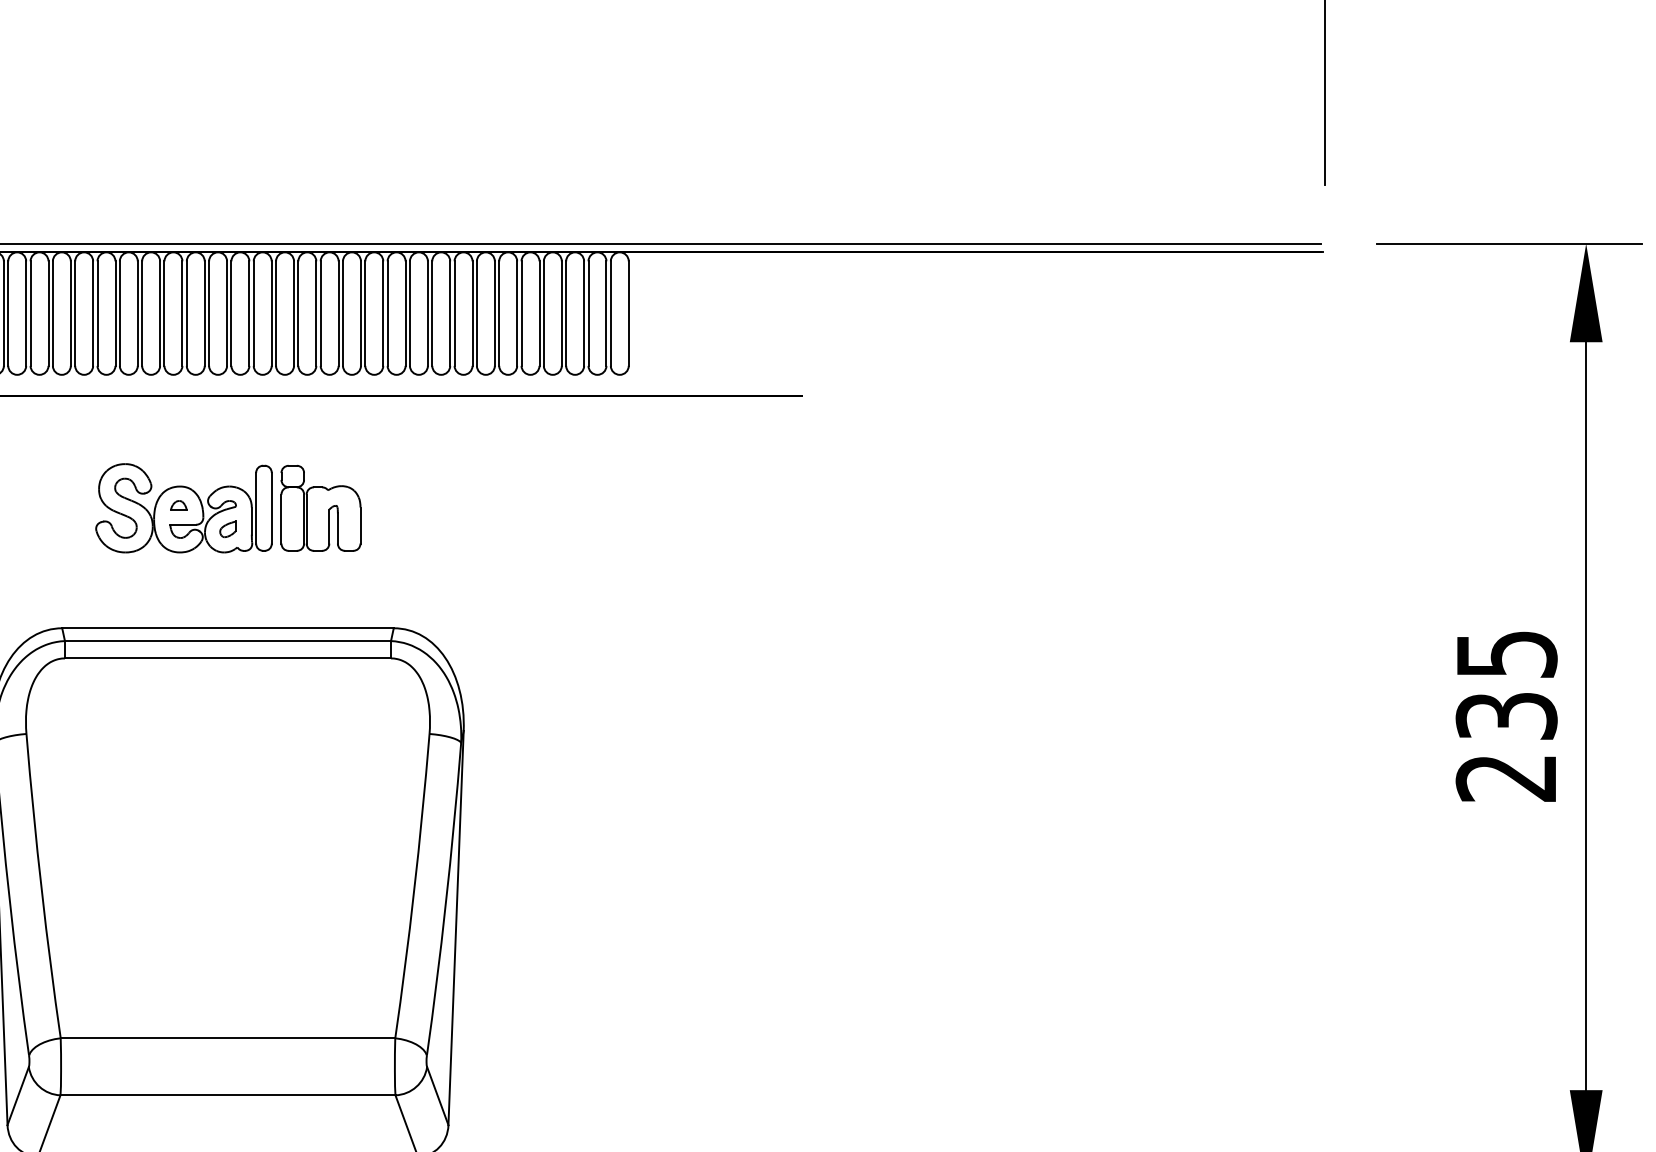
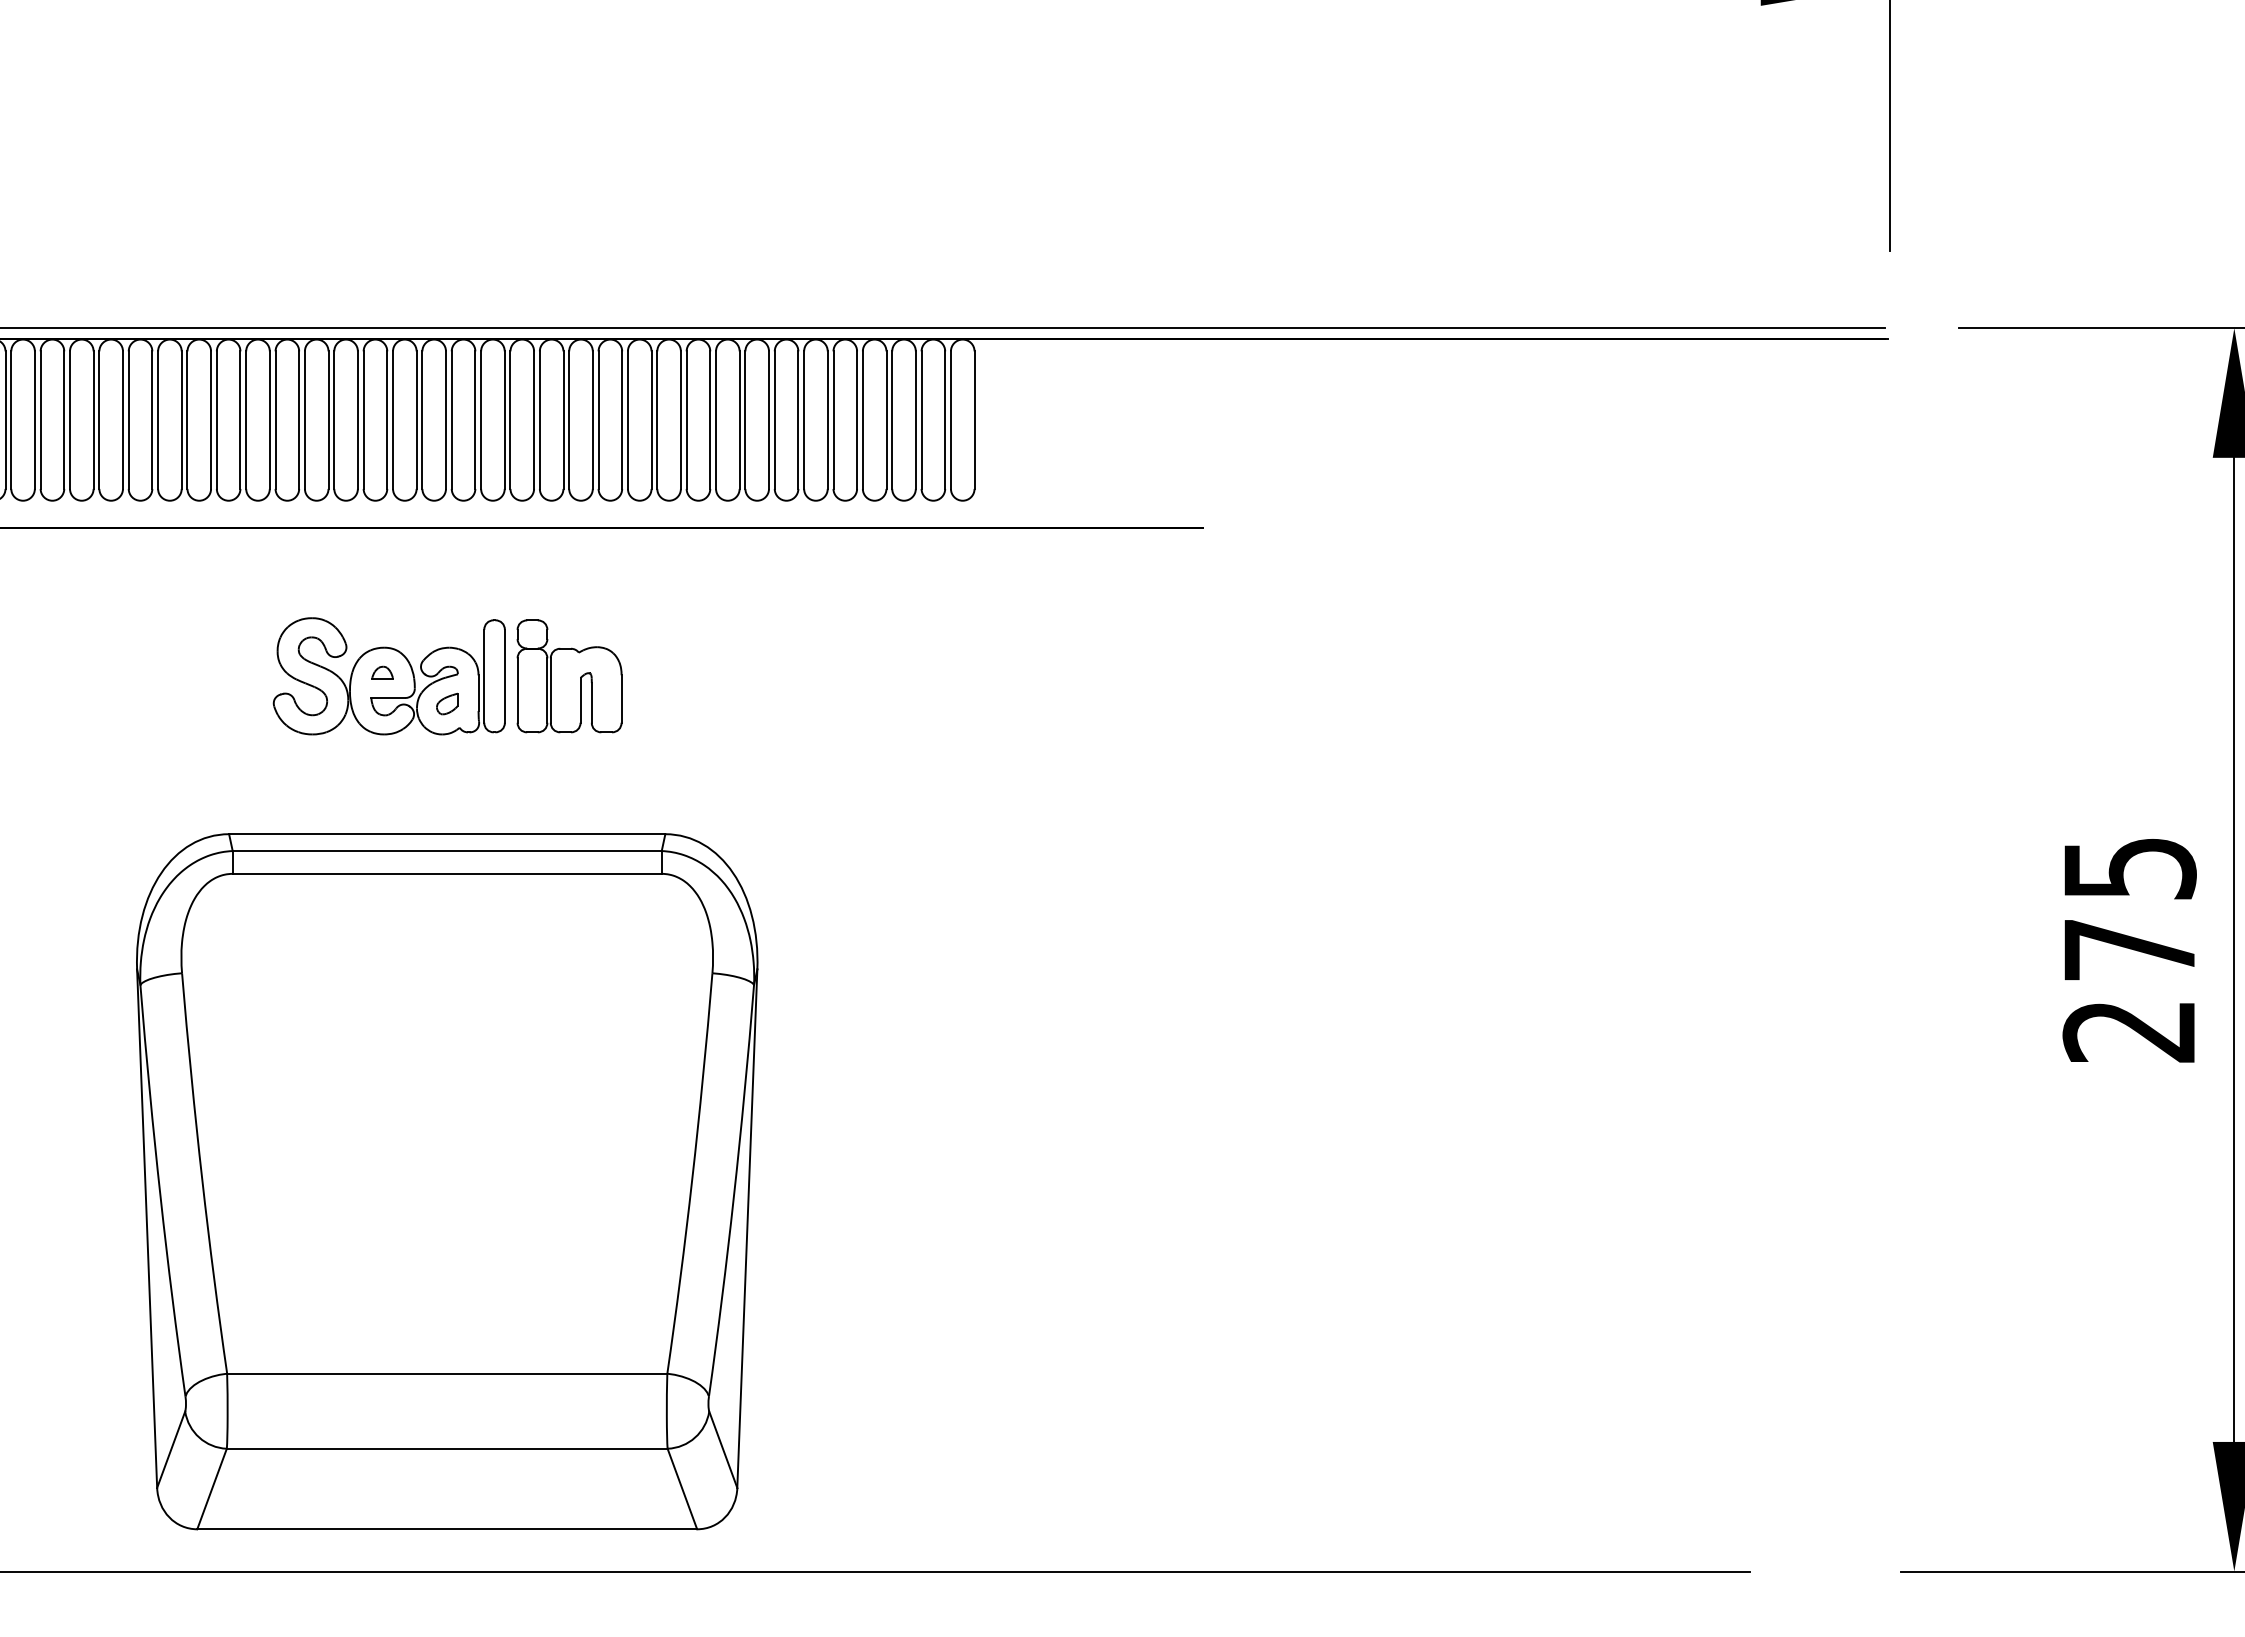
text: (1506, 715) -> (2129, 949), 235 -> 275

